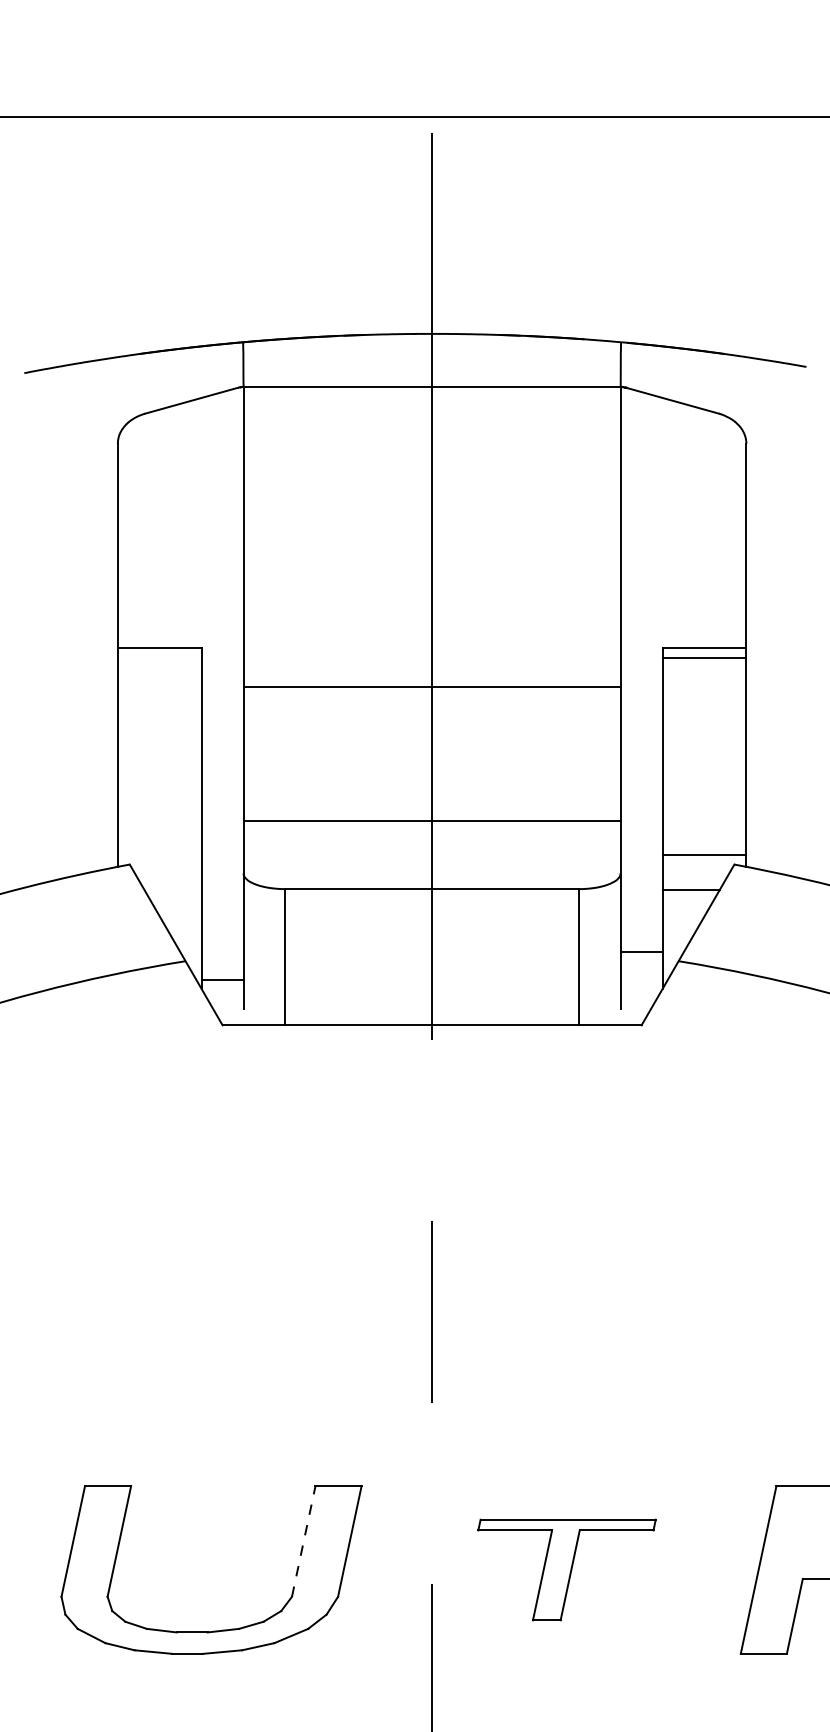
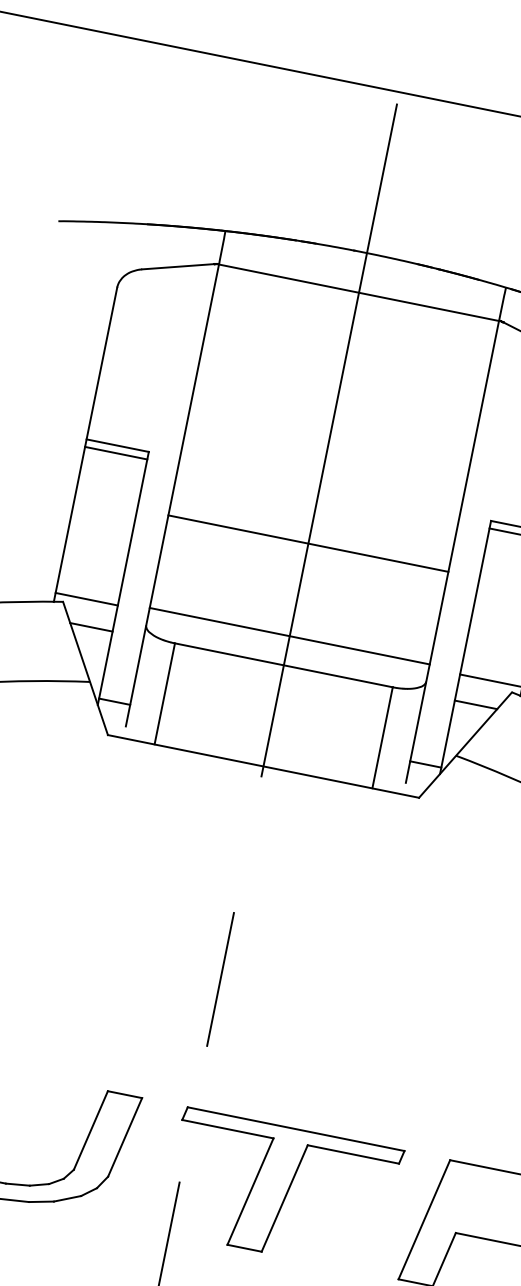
line: (159, 658) -> (116, 453), added
line: (431, 687) -> (307, 543), moved
line: (431, 820) -> (289, 635), moved
line: (159, 854) -> (86, 598), added
line: (172, 890) -> (90, 627), added
line: (641, 952) -> (425, 764), moved
line: (303, 1541) -> (90, 1130), dashed -> solid
part: (566, 1569) -> (281, 1190), size x1.67

